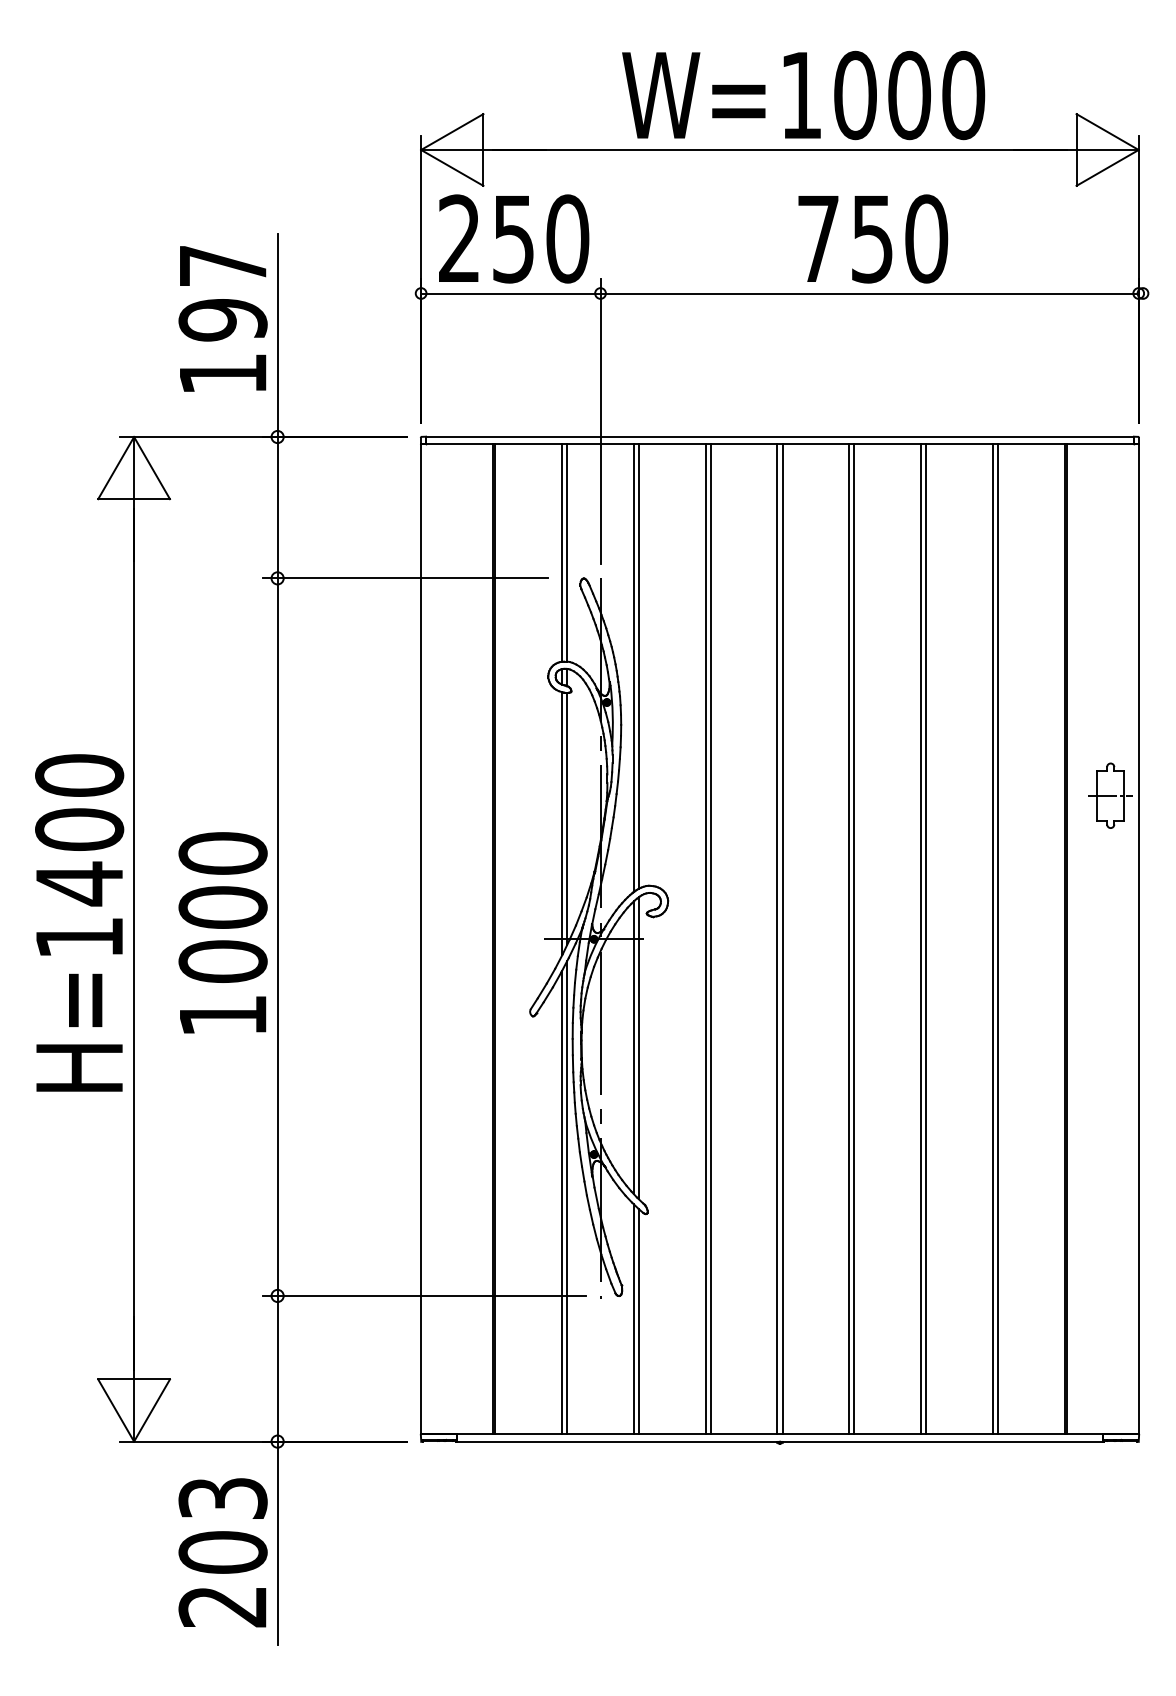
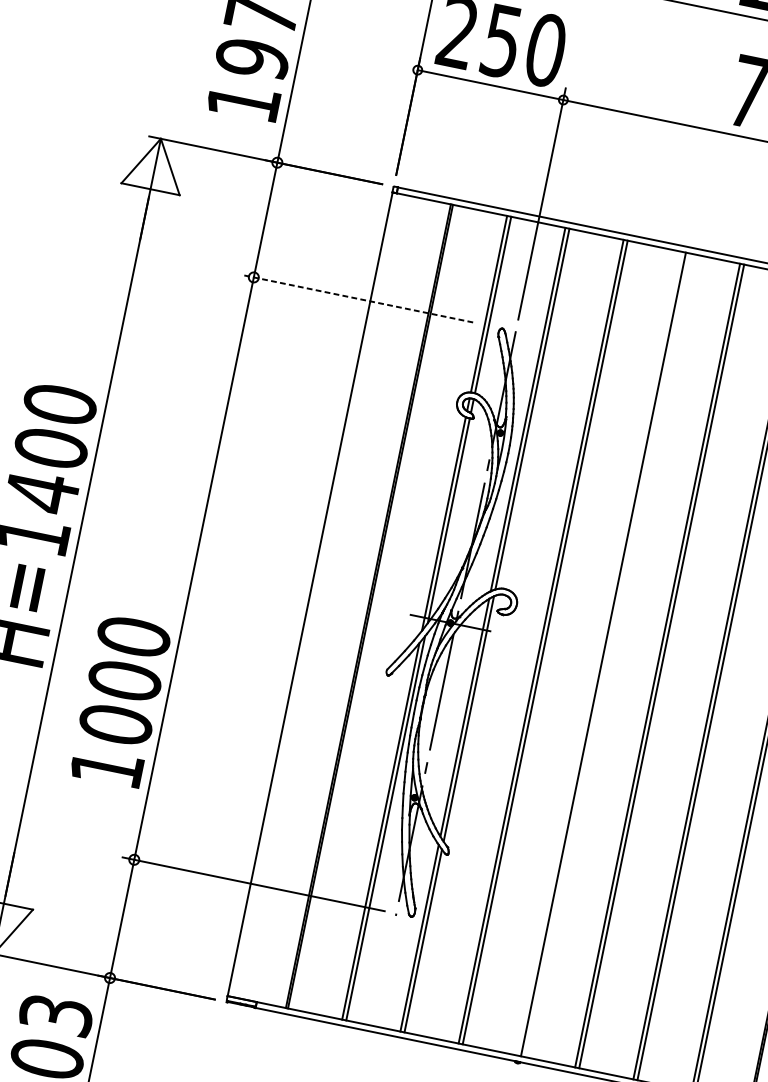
line: (405, 578) -> (357, 298), solid -> dashed
text: (222, 932) -> (120, 700), moved
line: (777, 939) -> (599, 653), removed

